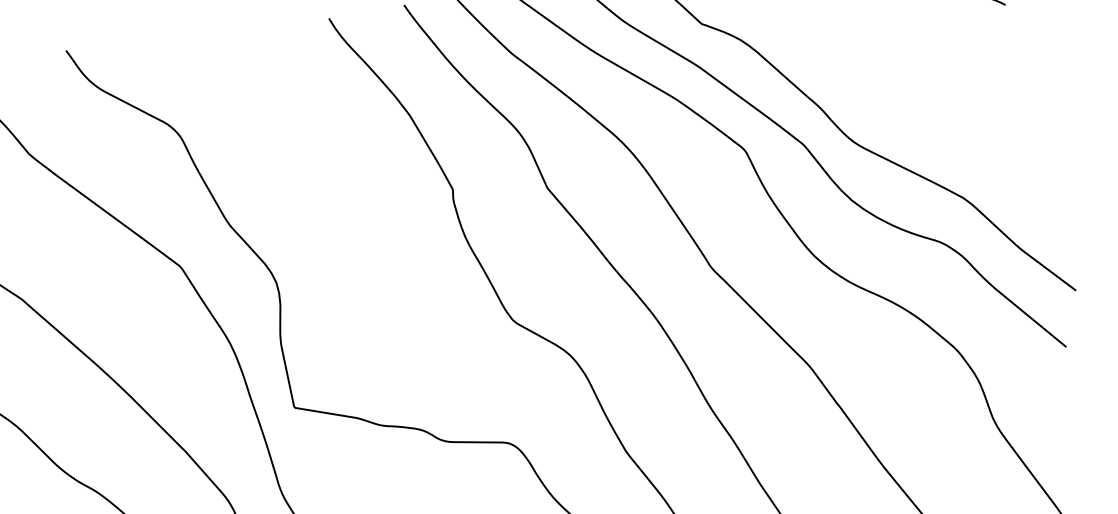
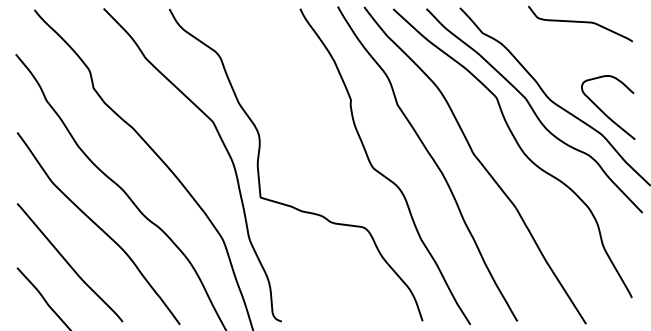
curve: (963, 152) -> (603, 111), added

